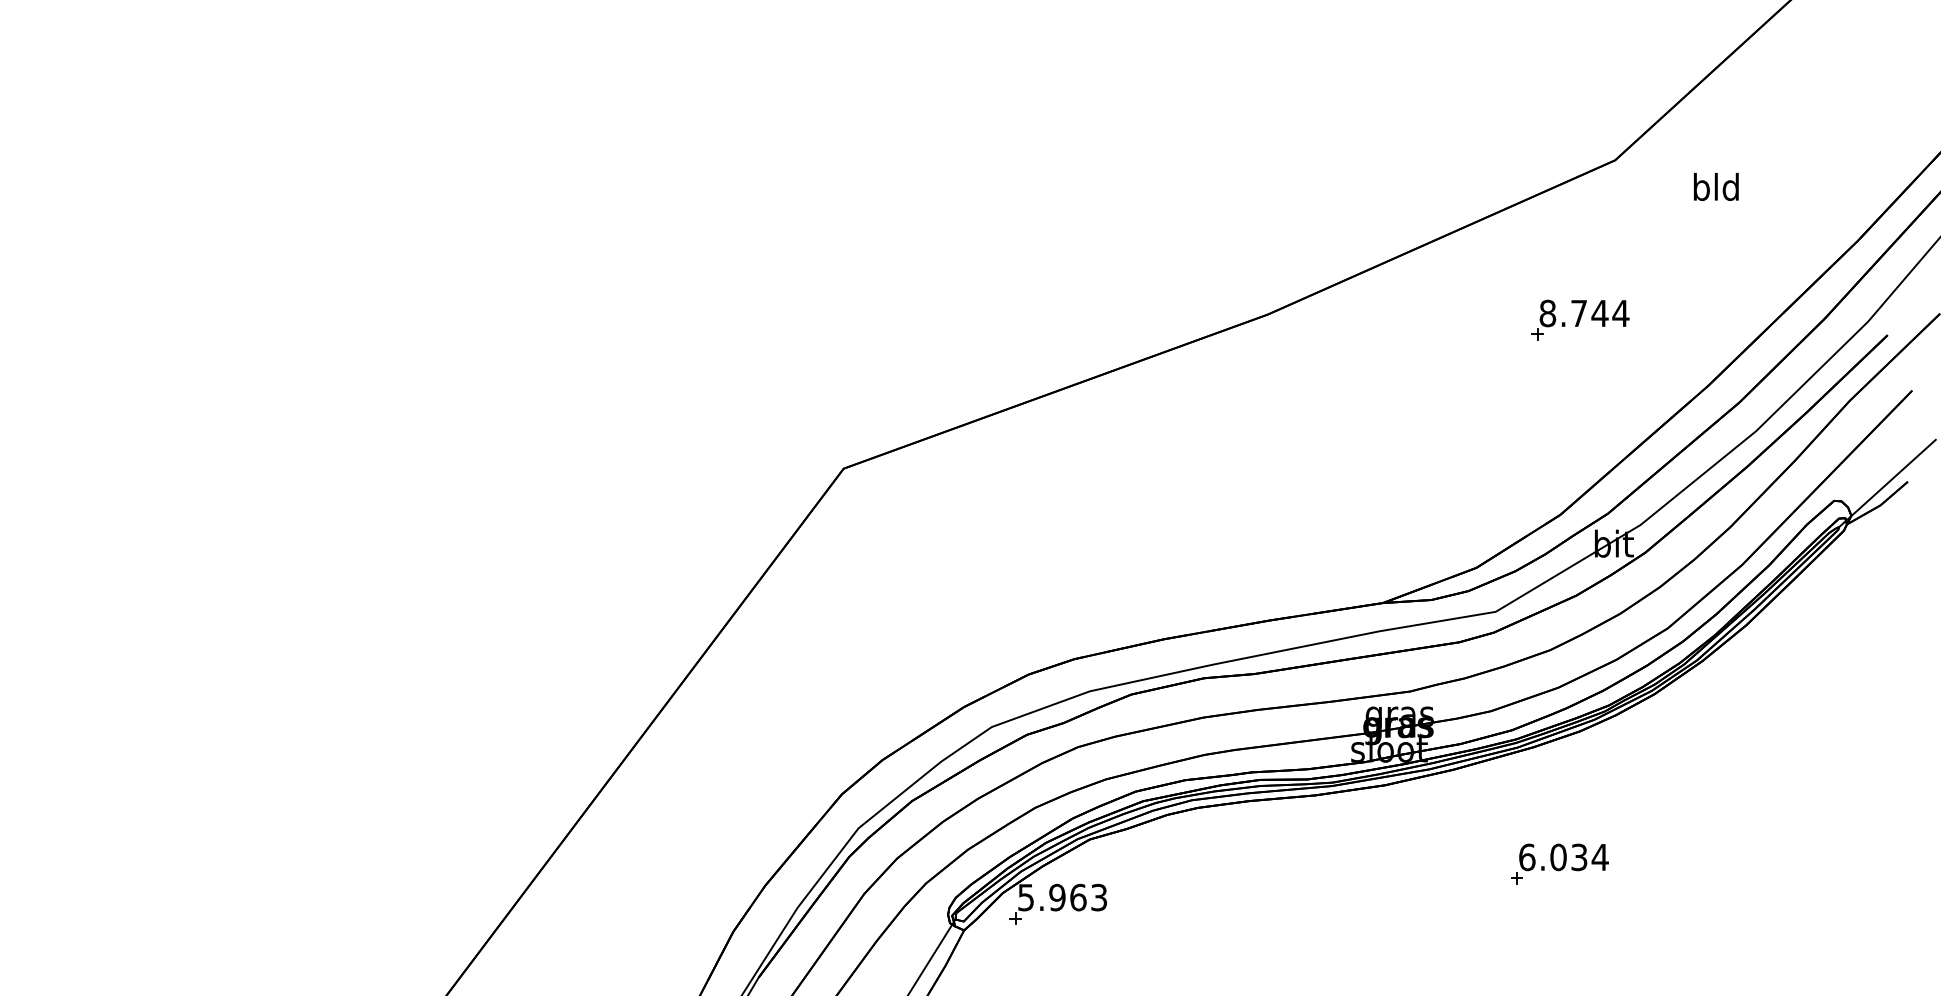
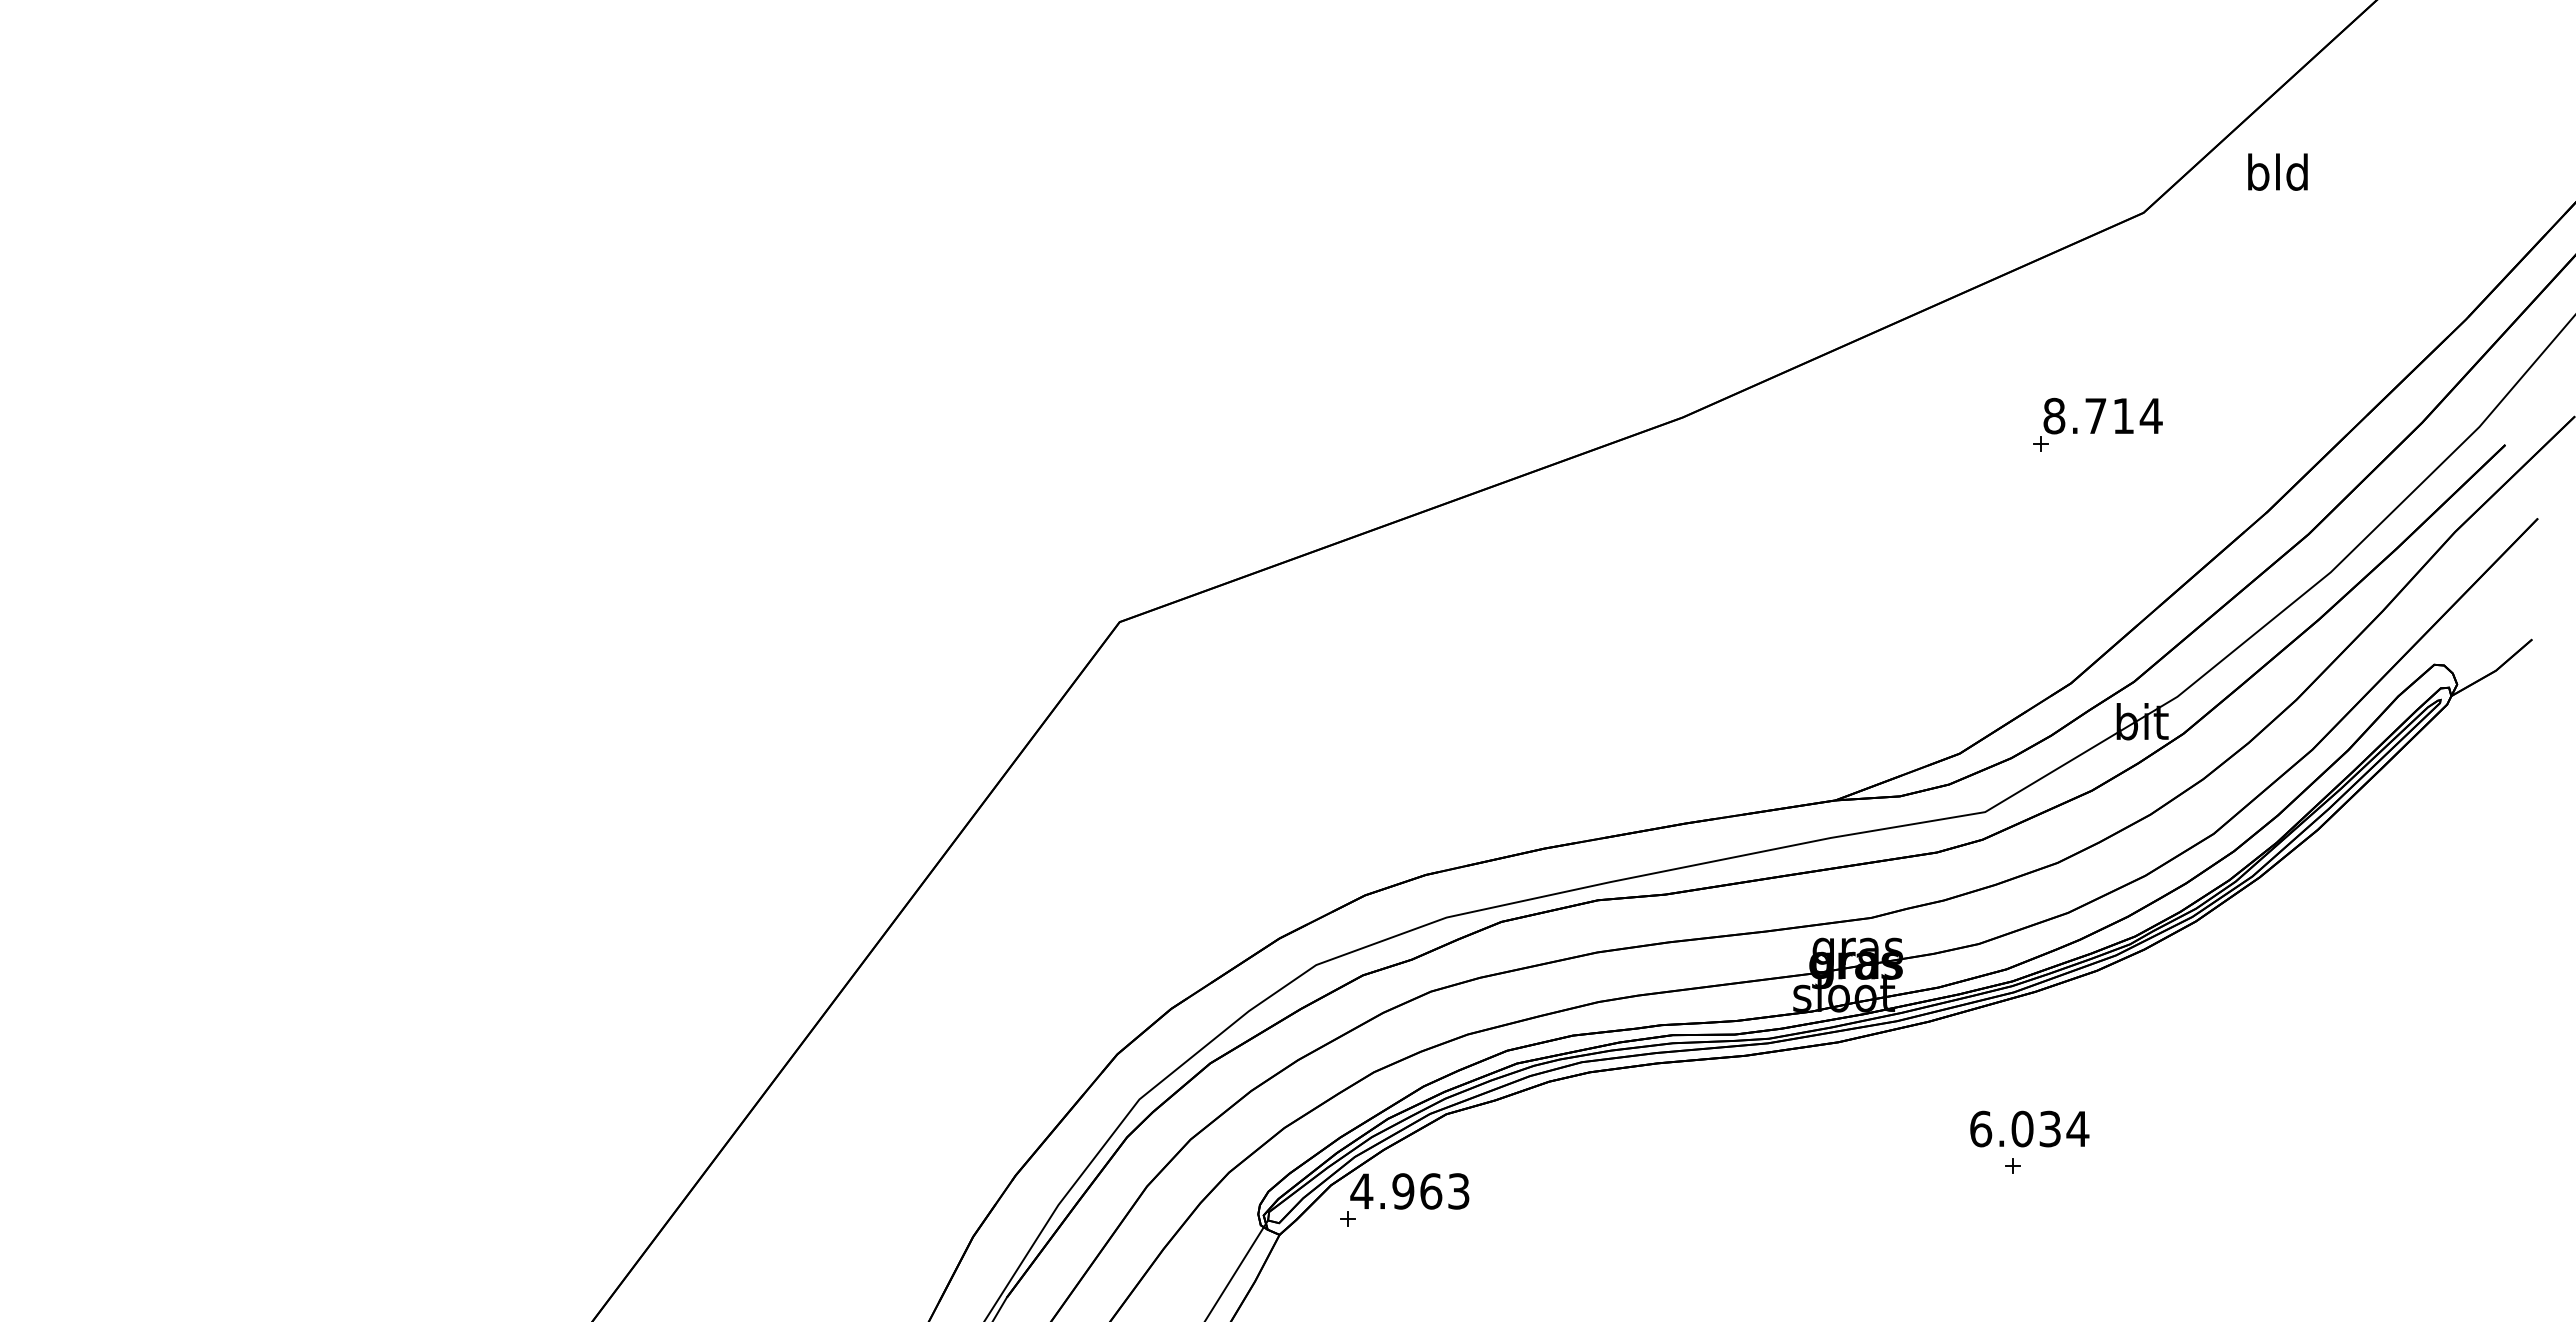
text: (1715, 186) -> (2277, 171), moved
text: (1599, 313) -> (2123, 415), 8.744 -> 8.714
line: (1887, 483) -> (2504, 641), removed
text: (1563, 856) -> (2029, 1128), moved
text: (1025, 897) -> (1361, 1191), 5.963 -> 4.963

